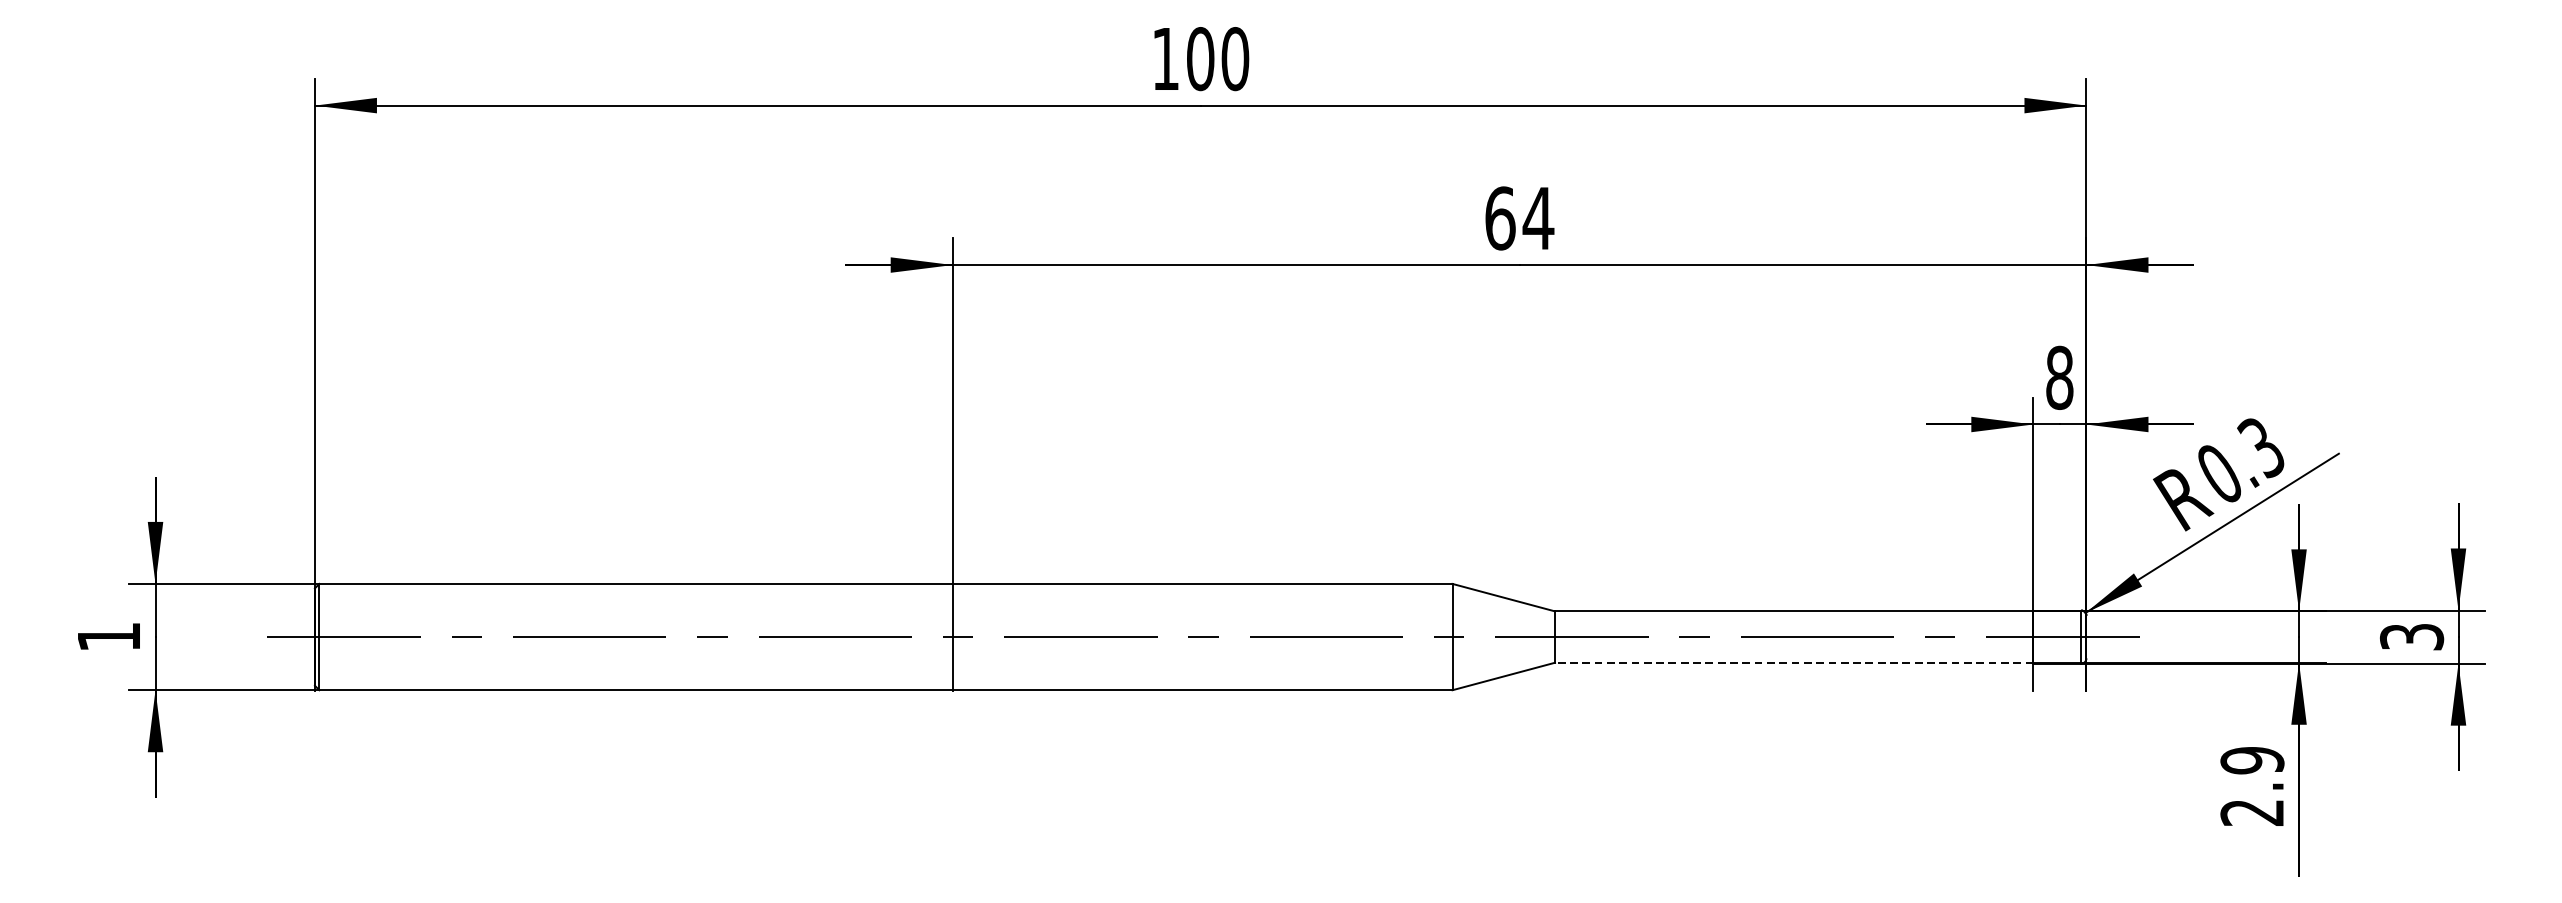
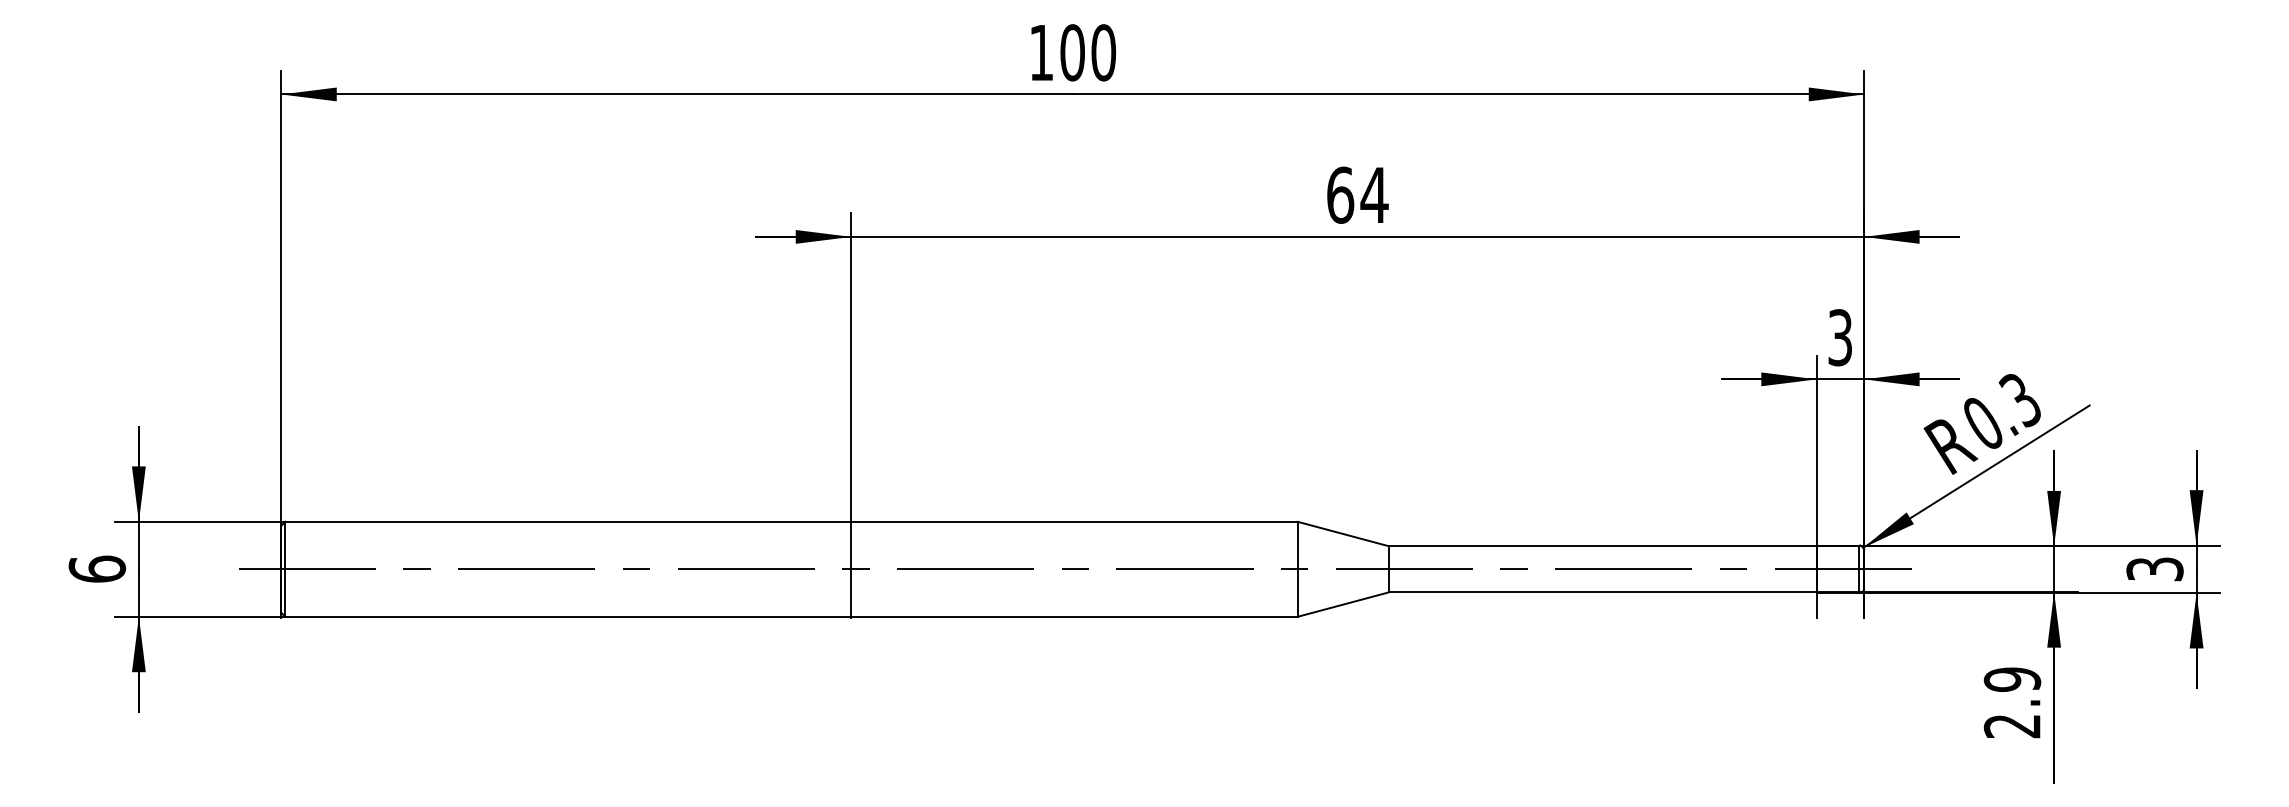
text: (2059, 377) -> (1840, 337), 8 -> 3
text: (109, 636) -> (97, 568), 1 -> 6
line: (1794, 663) -> (1603, 592), dashed -> solid

